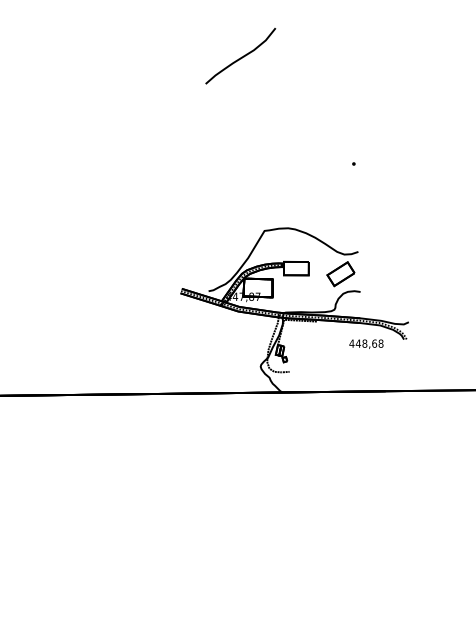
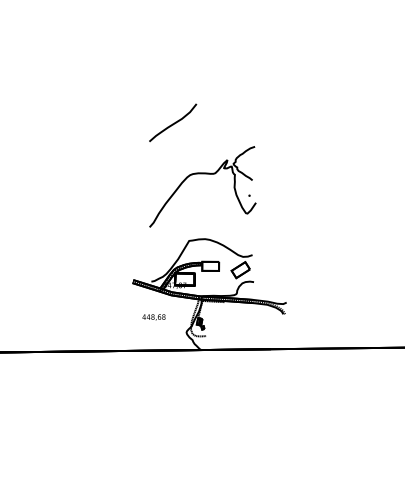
part: (284, 132) -> (202, 174), added
text: (365, 344) -> (153, 317), moved

